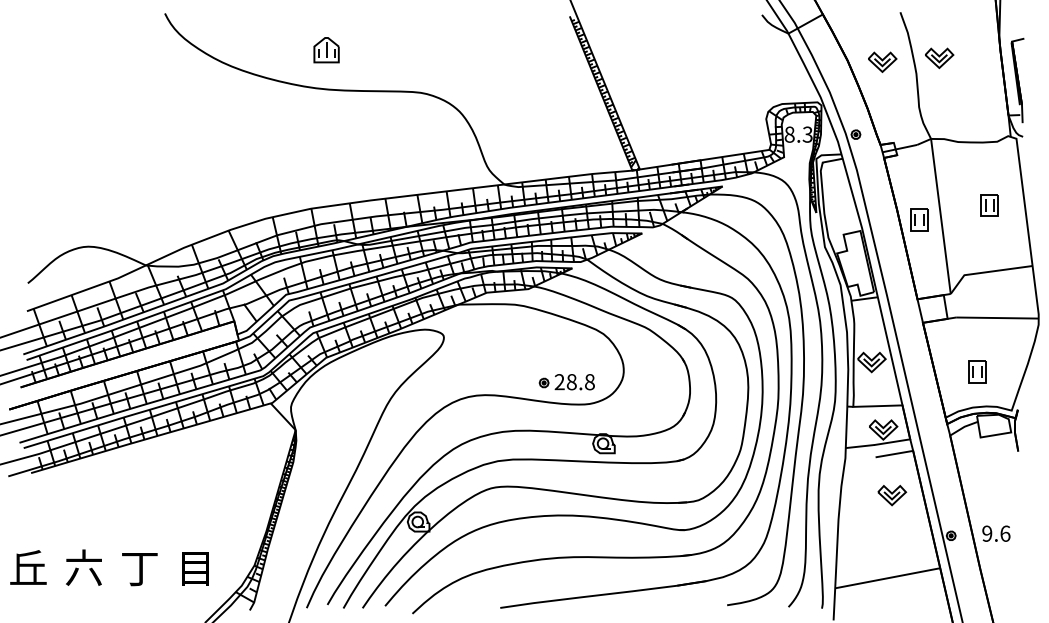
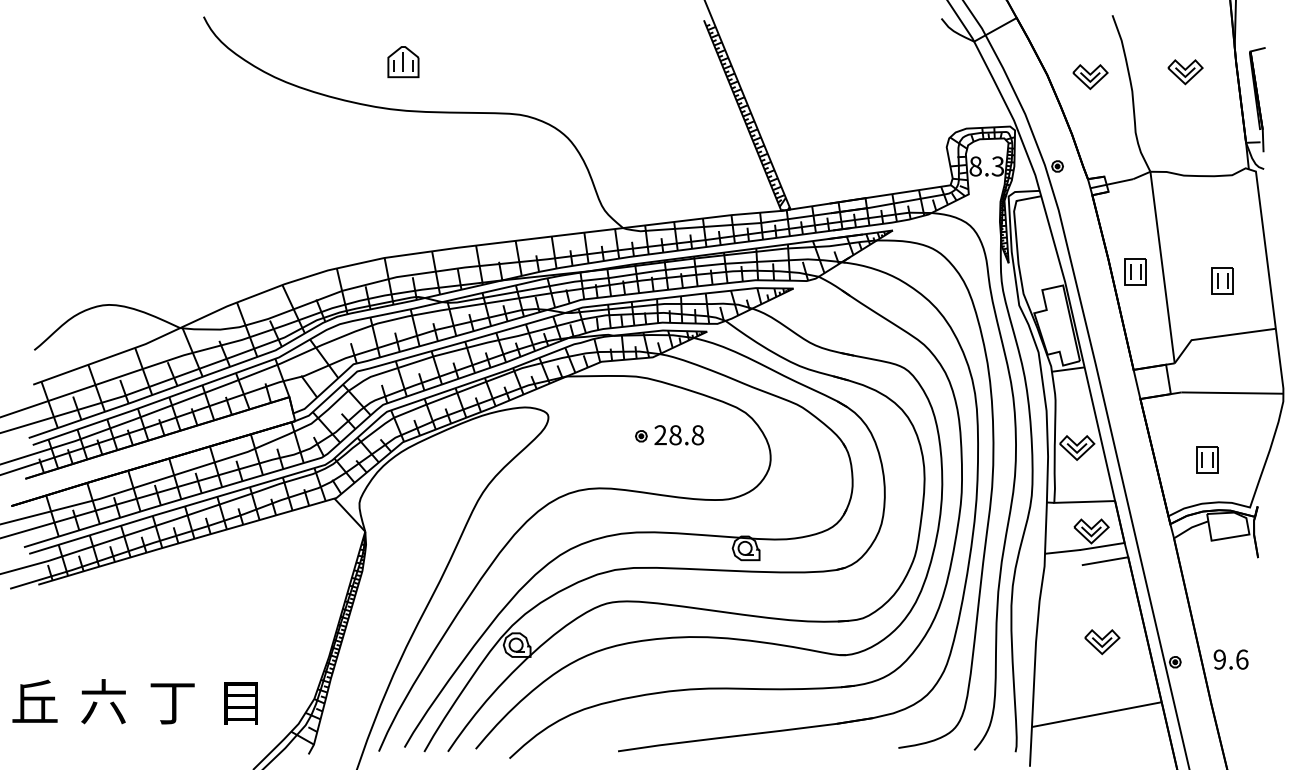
part: (939, 58) -> (1185, 72), moved
part: (989, 205) -> (1222, 281), moved
part: (566, 382) -> (669, 435), moved
part: (892, 495) -> (1102, 642), moved

